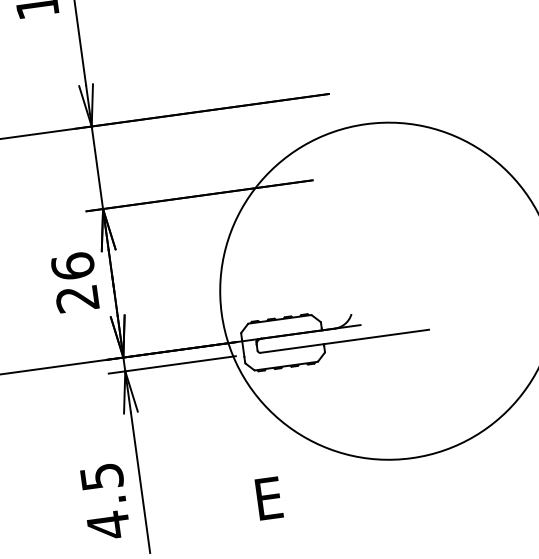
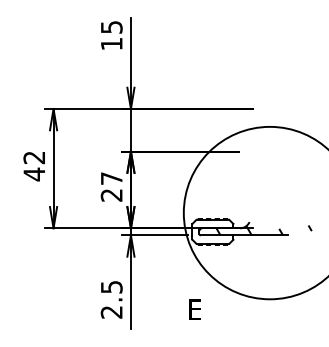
text: (72, 266) -> (111, 178), 26 -> 27
hatch: (380, 324) -> (263, 229), added
text: (108, 525) -> (111, 312), 4.5 -> 2.5

